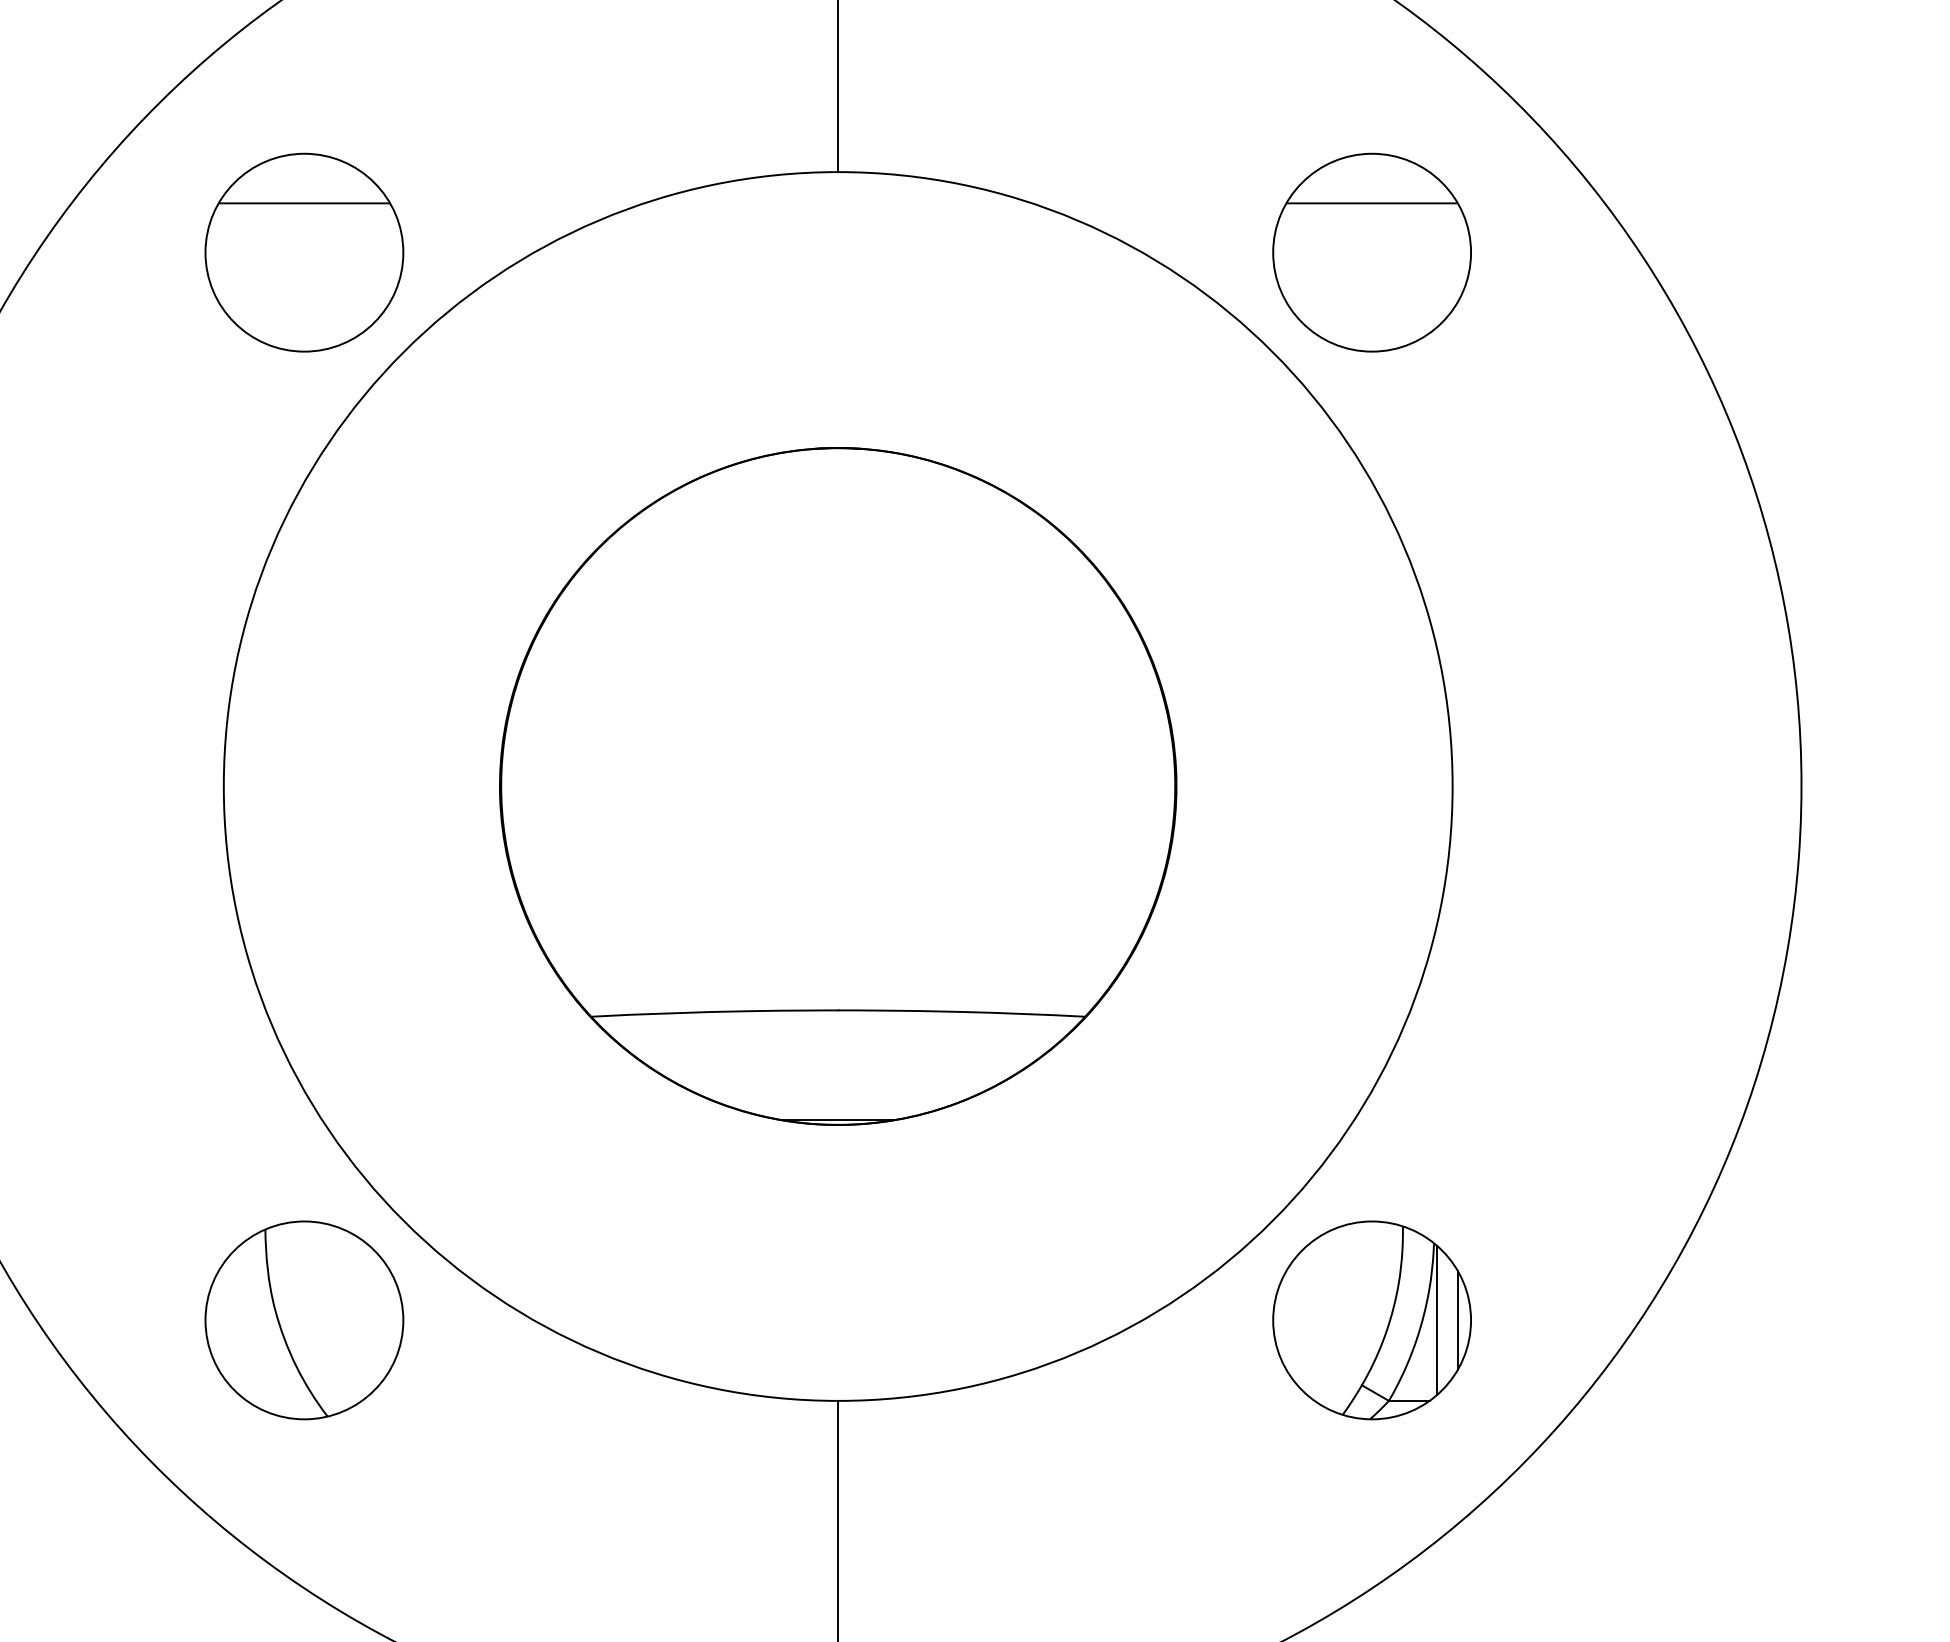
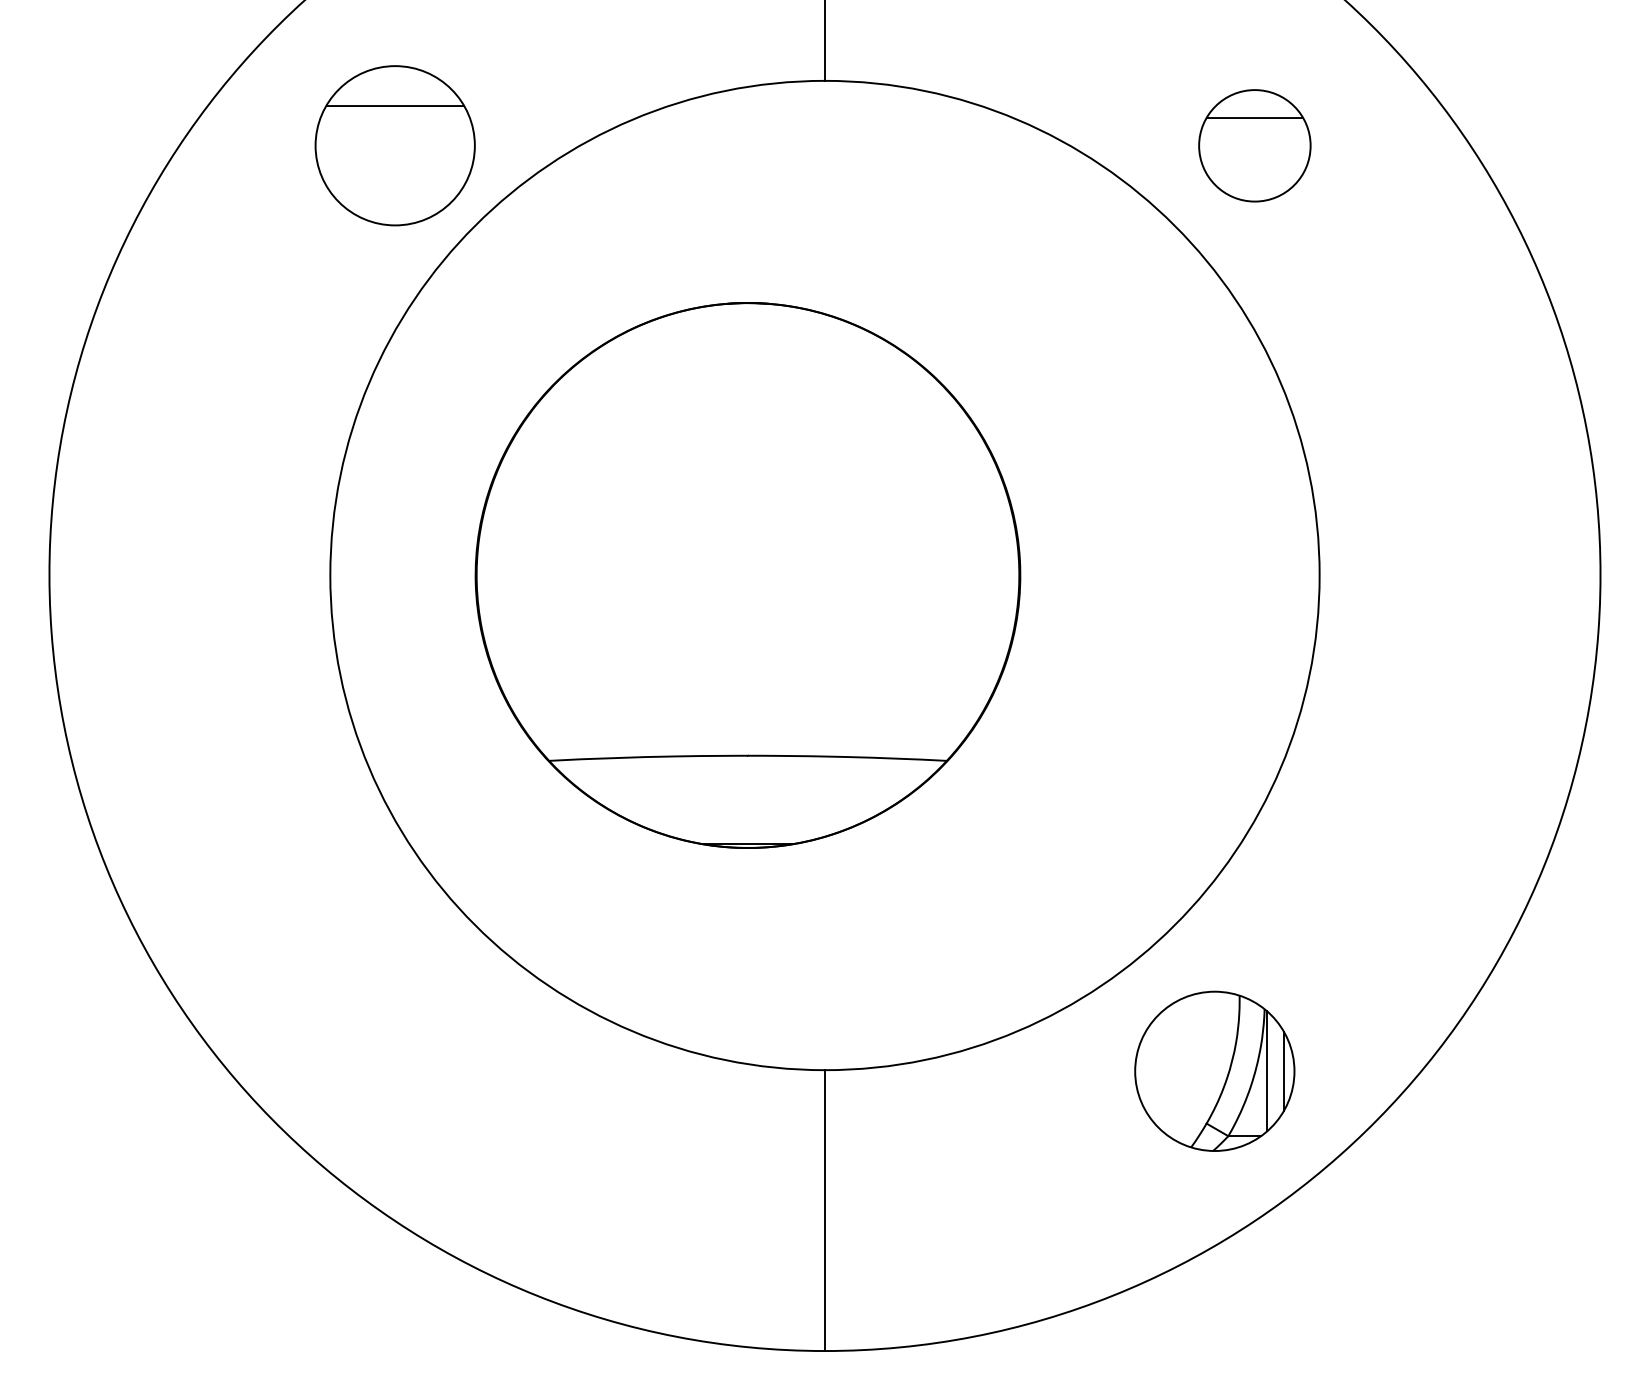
part: (1371, 252) -> (1254, 145), size x0.7
part: (837, 786) -> (747, 575), moved
part: (303, 1319) -> (394, 1004), removed
part: (1371, 1319) -> (1214, 1070), moved

